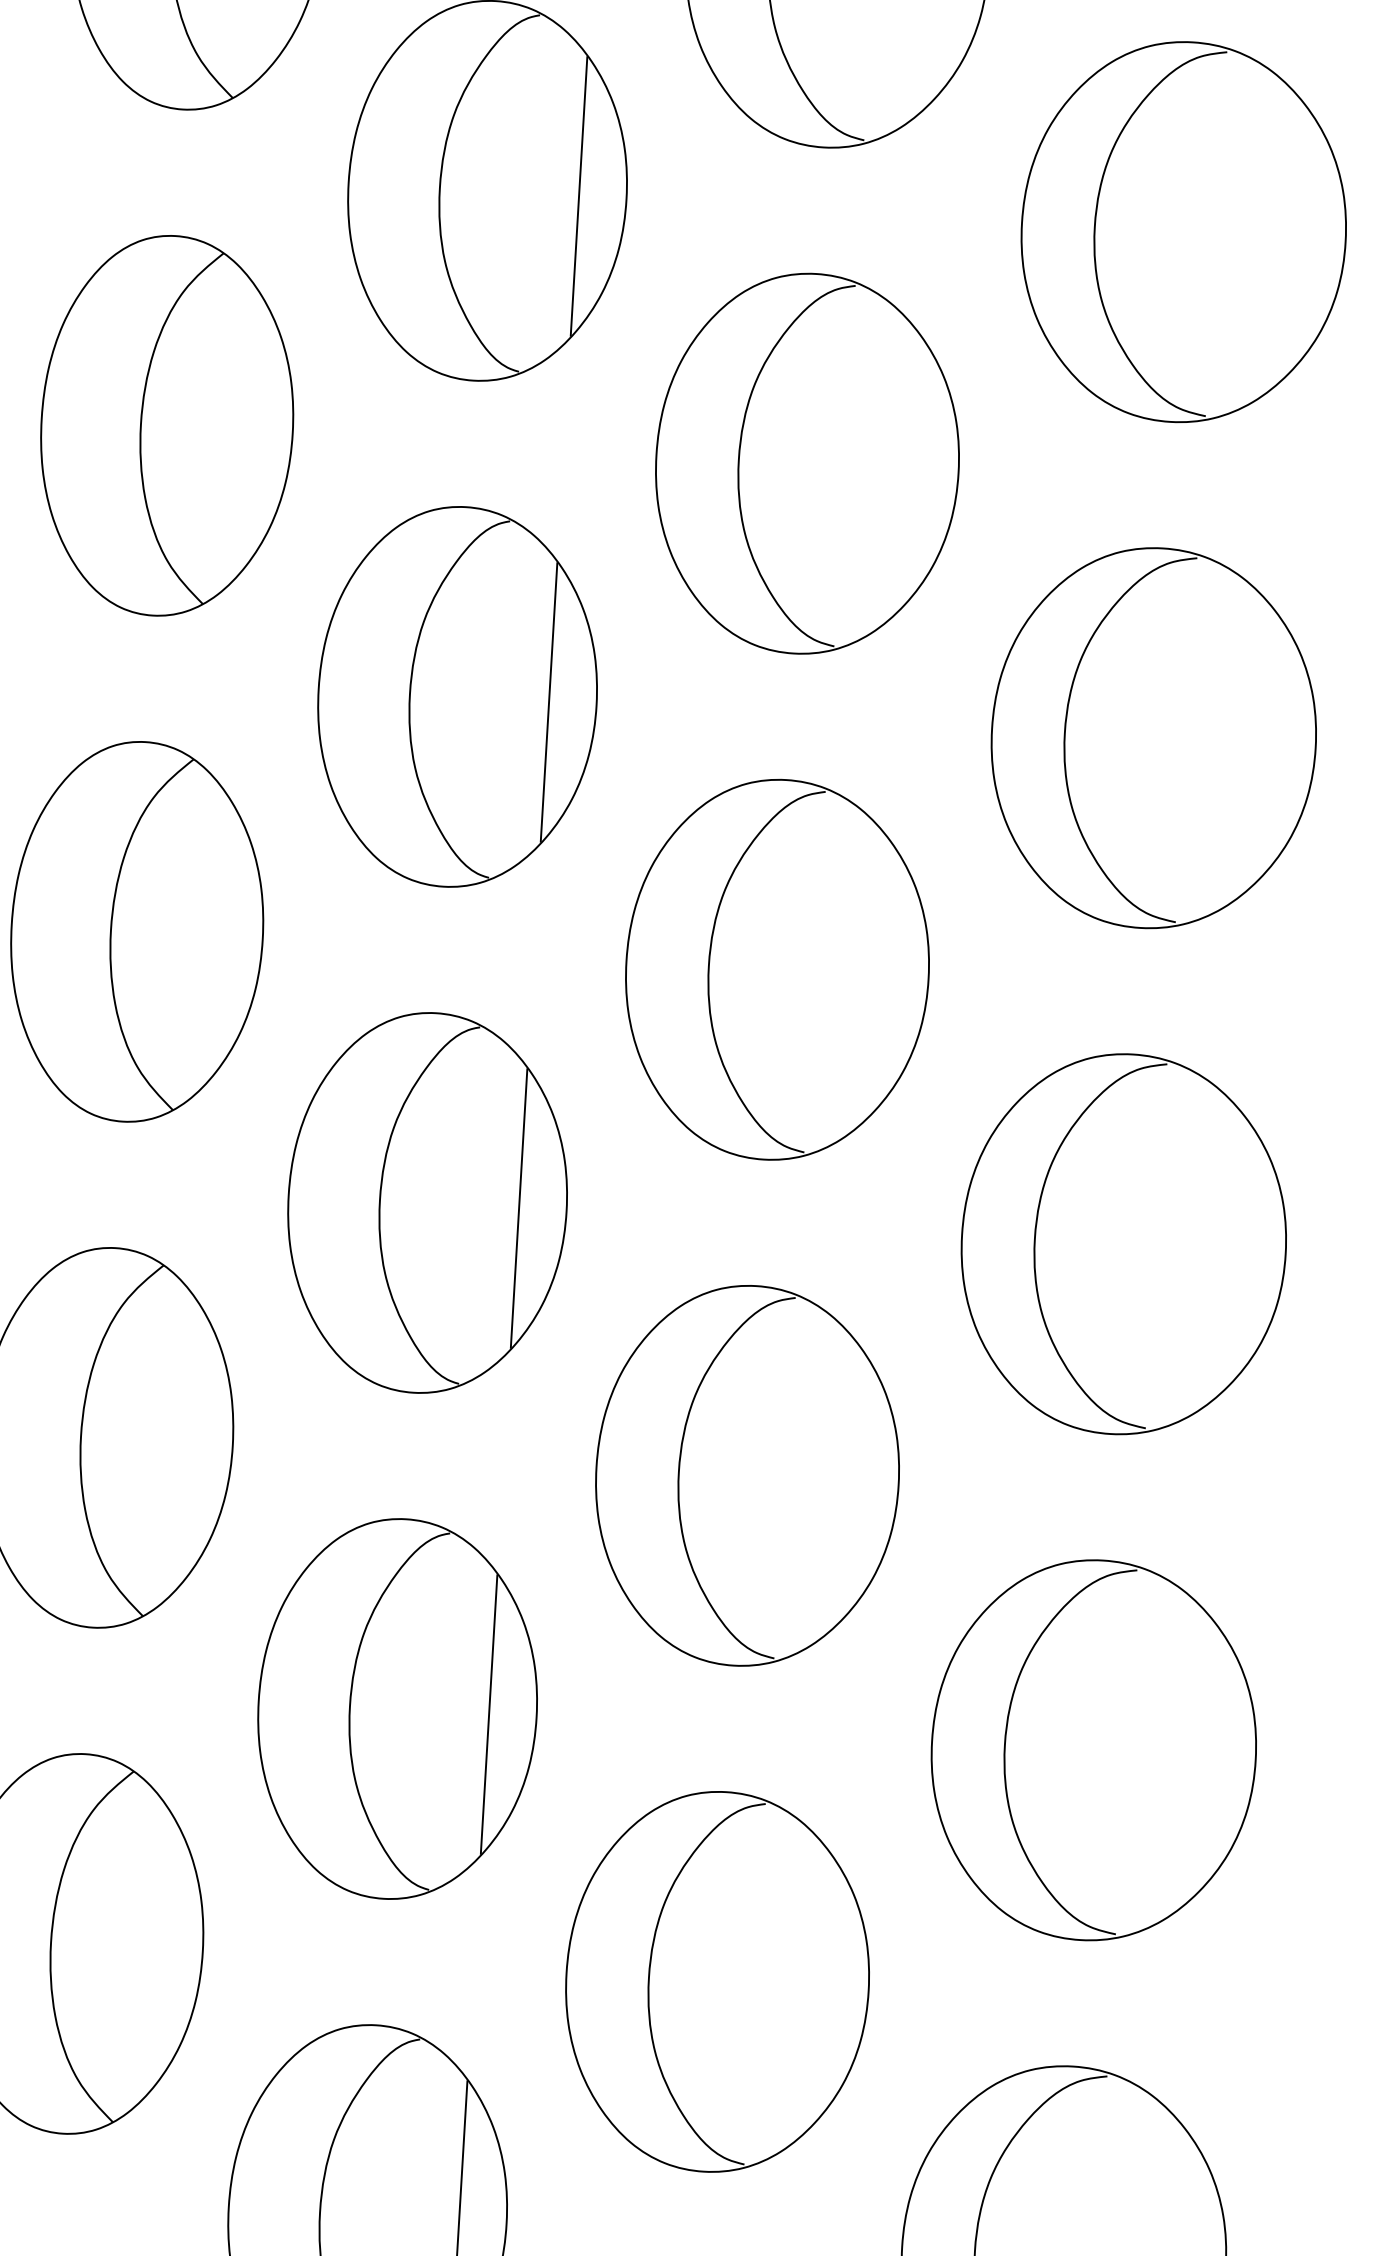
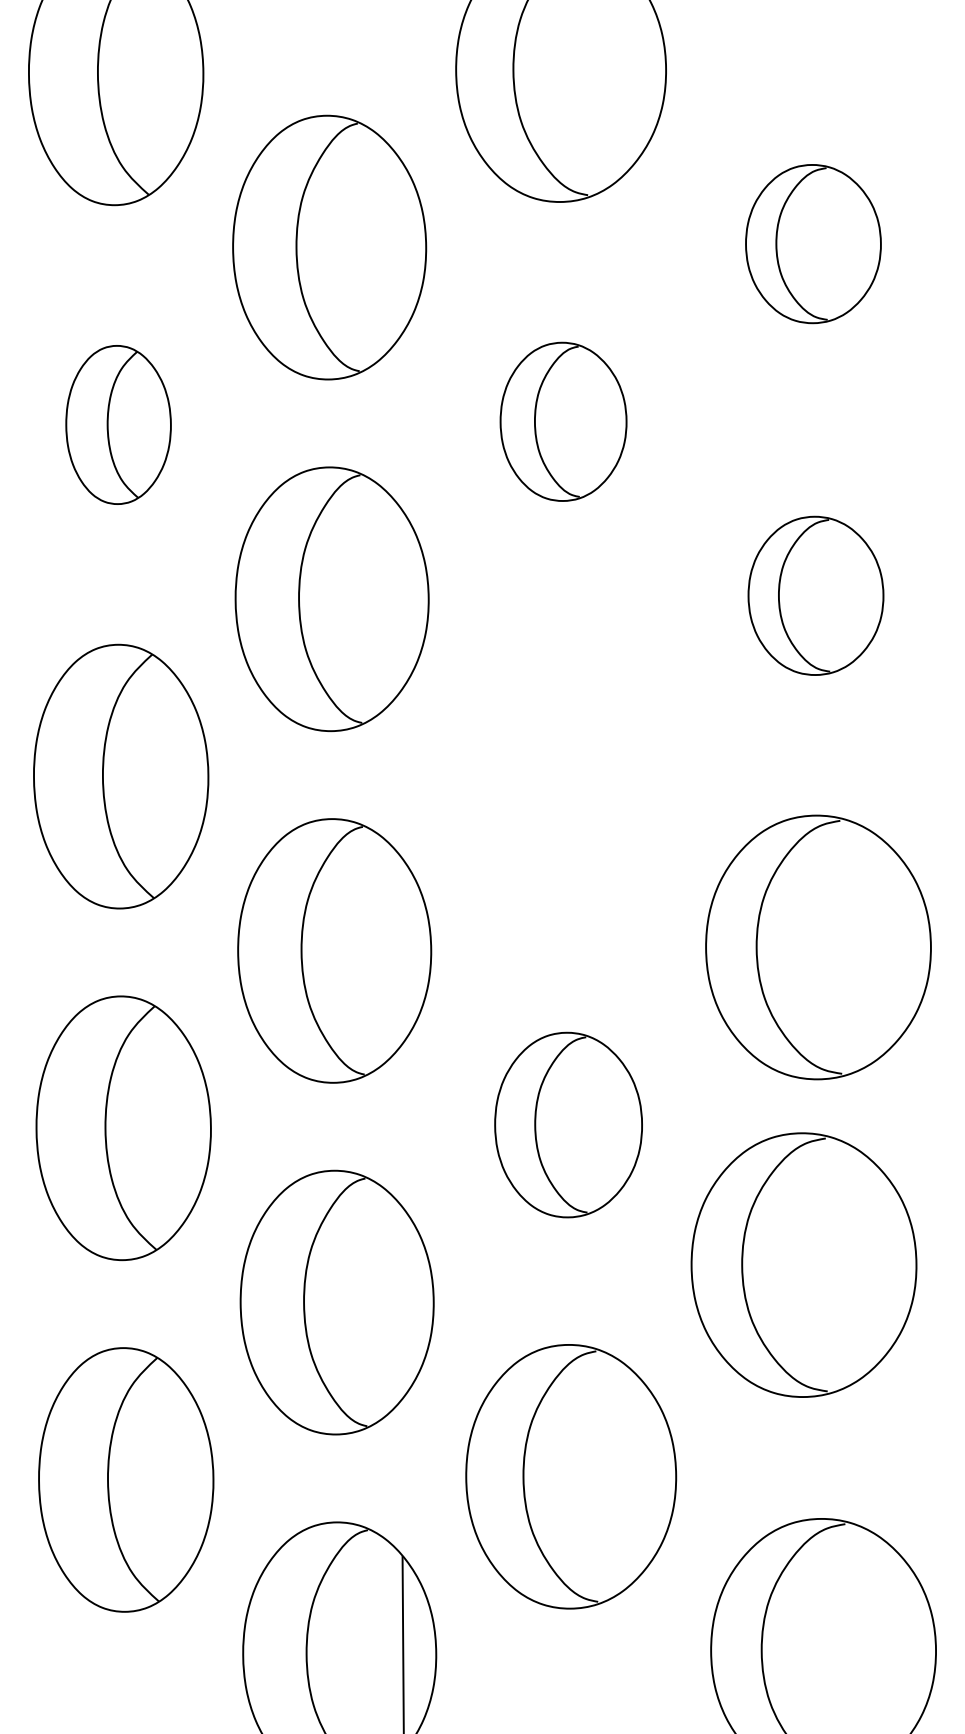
line: (578, 195) -> (392, 246), removed
part: (1183, 231) -> (813, 243), size x0.6
part: (166, 425) -> (118, 424), size x0.6
part: (807, 463) -> (563, 421), size x0.6
line: (548, 702) -> (395, 598), removed
part: (1153, 737) -> (815, 595), size x0.6
part: (776, 969) -> (565, 773), removed
line: (518, 1208) -> (397, 950), removed
part: (747, 1475) -> (568, 1124), size x0.7
line: (488, 1713) -> (400, 1301), removed
part: (1093, 1749) -> (803, 1264), moved

